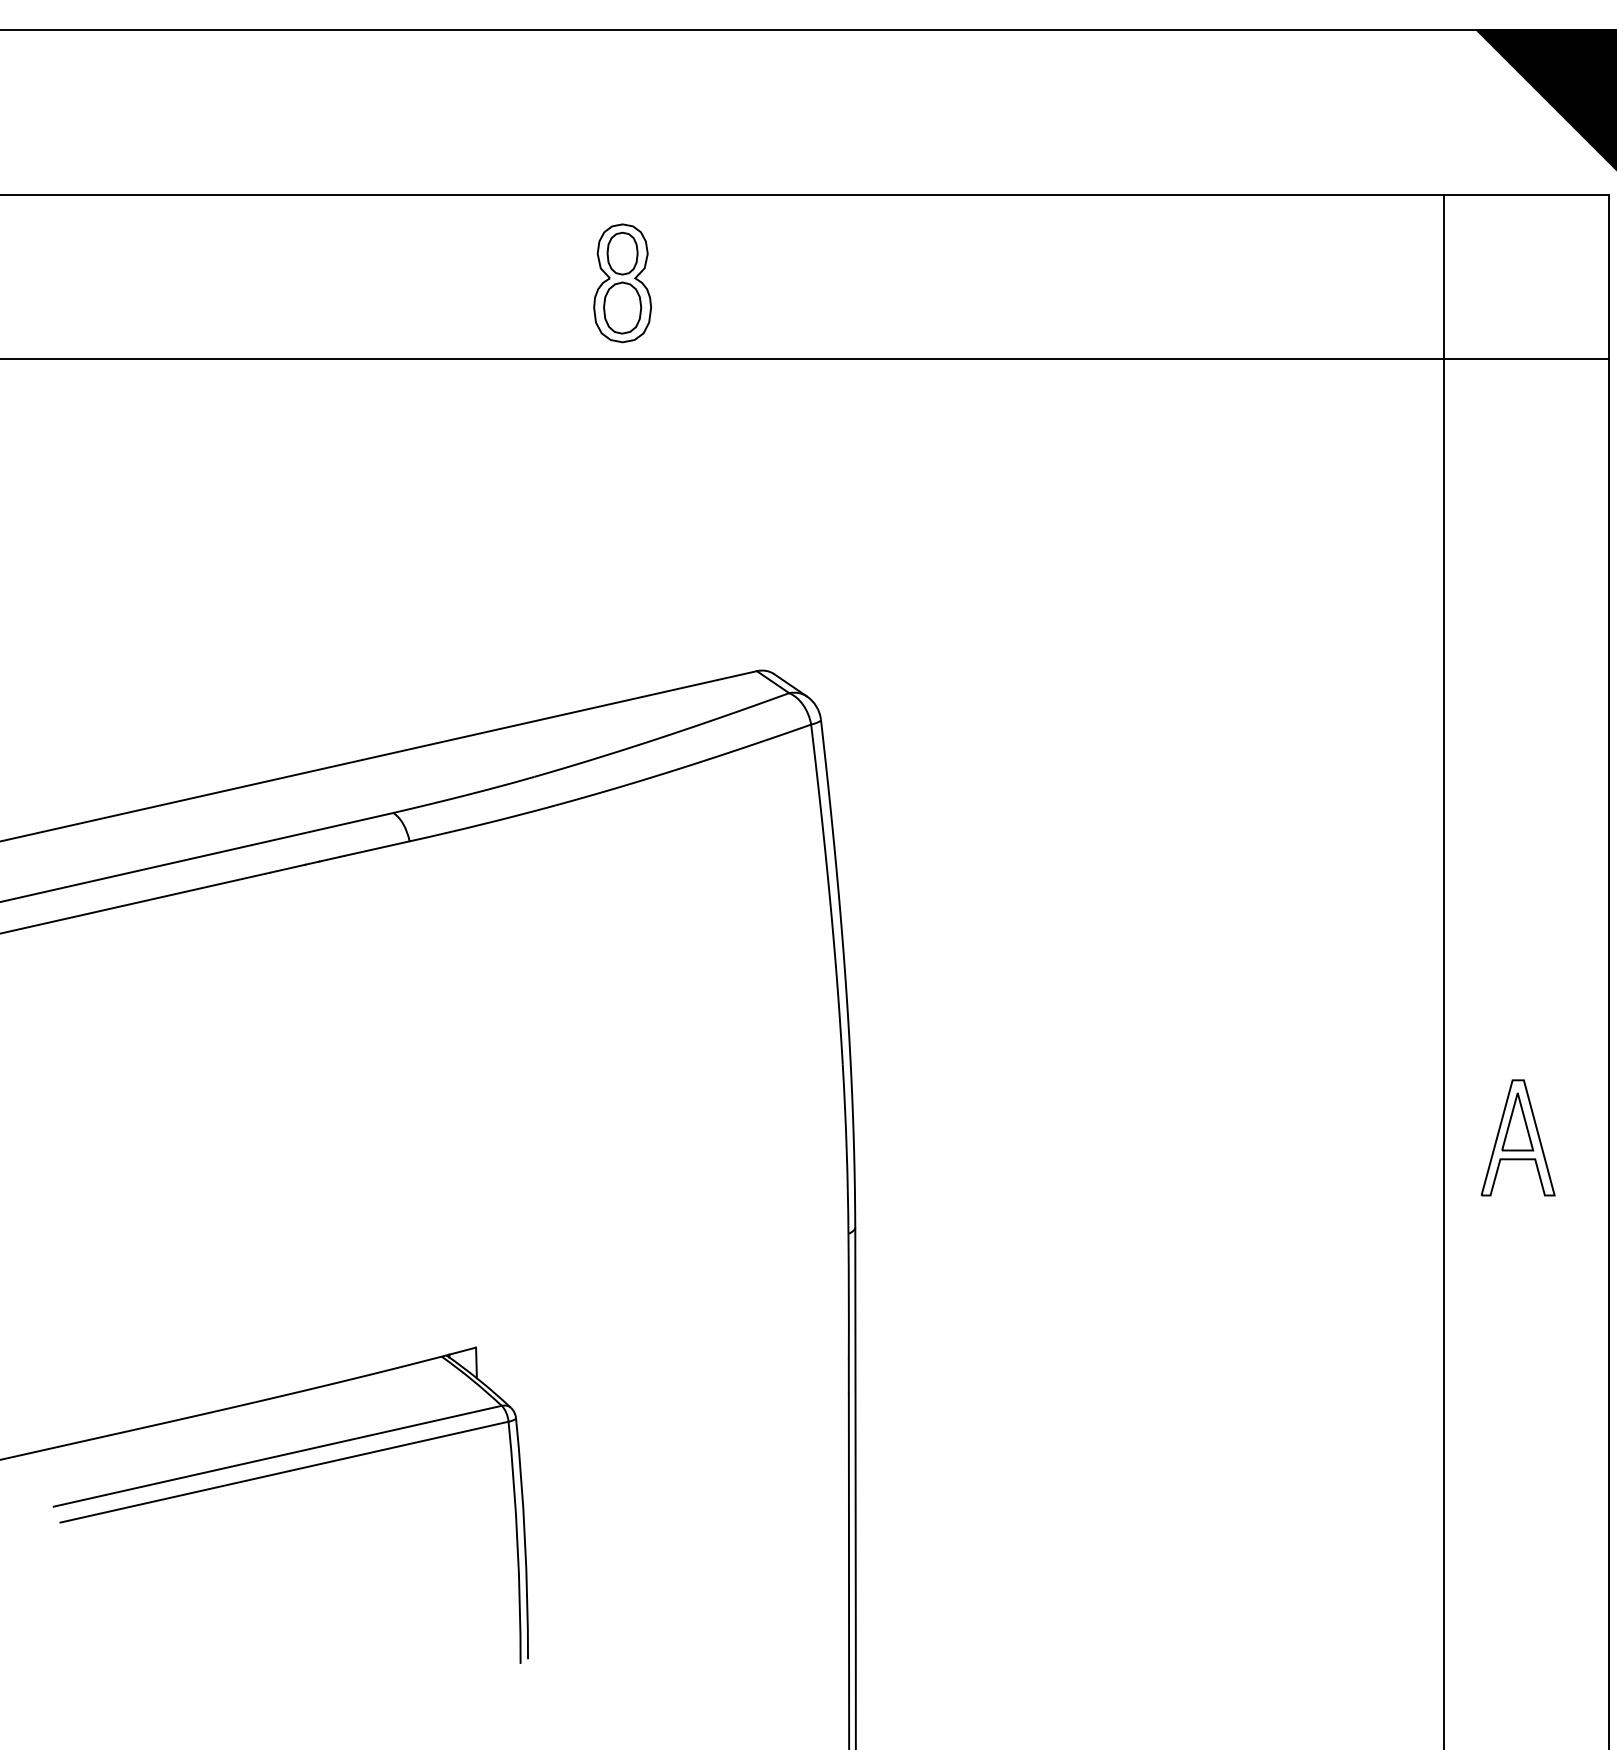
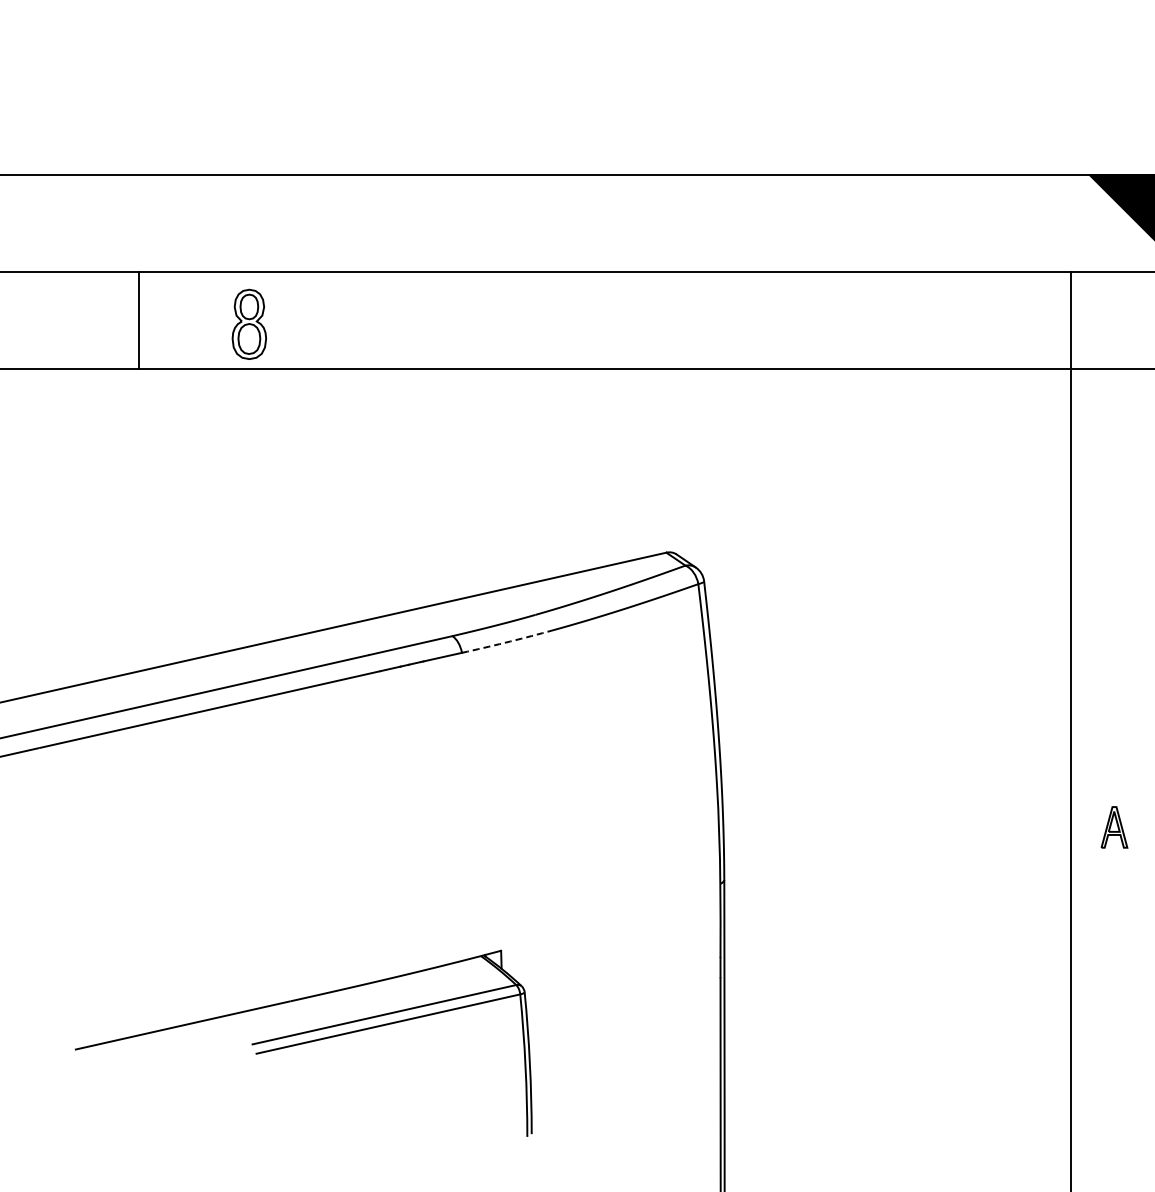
part: (622, 281) -> (249, 323), moved
arc: (483, 823) -> (505, 642), solid -> dashed
part: (1518, 1138) -> (1114, 827), size x0.6

